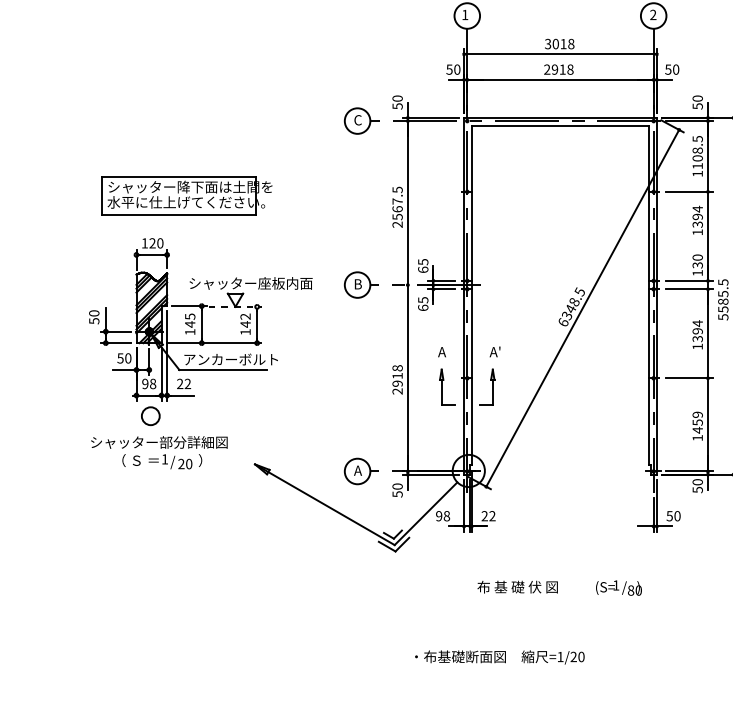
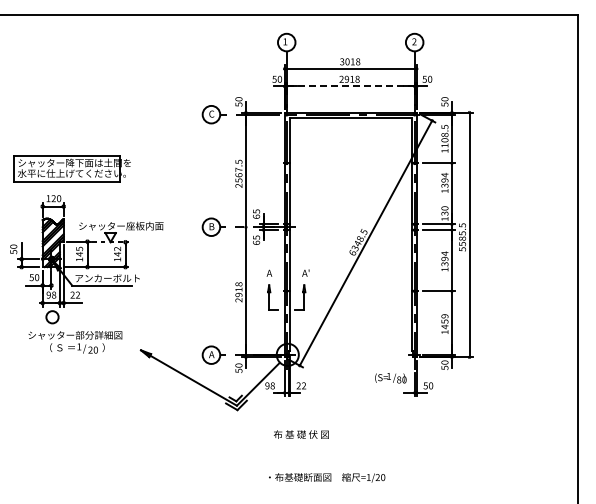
line: (560, 80) -> (350, 86), solid -> dashed
part: (185, 195) -> (71, 168), moved
part: (200, 332) -> (86, 259), moved
text: (516, 587) -> (300, 434), moved
text: (618, 588) -> (390, 378), moved
text: (500, 656) -> (327, 477), moved

